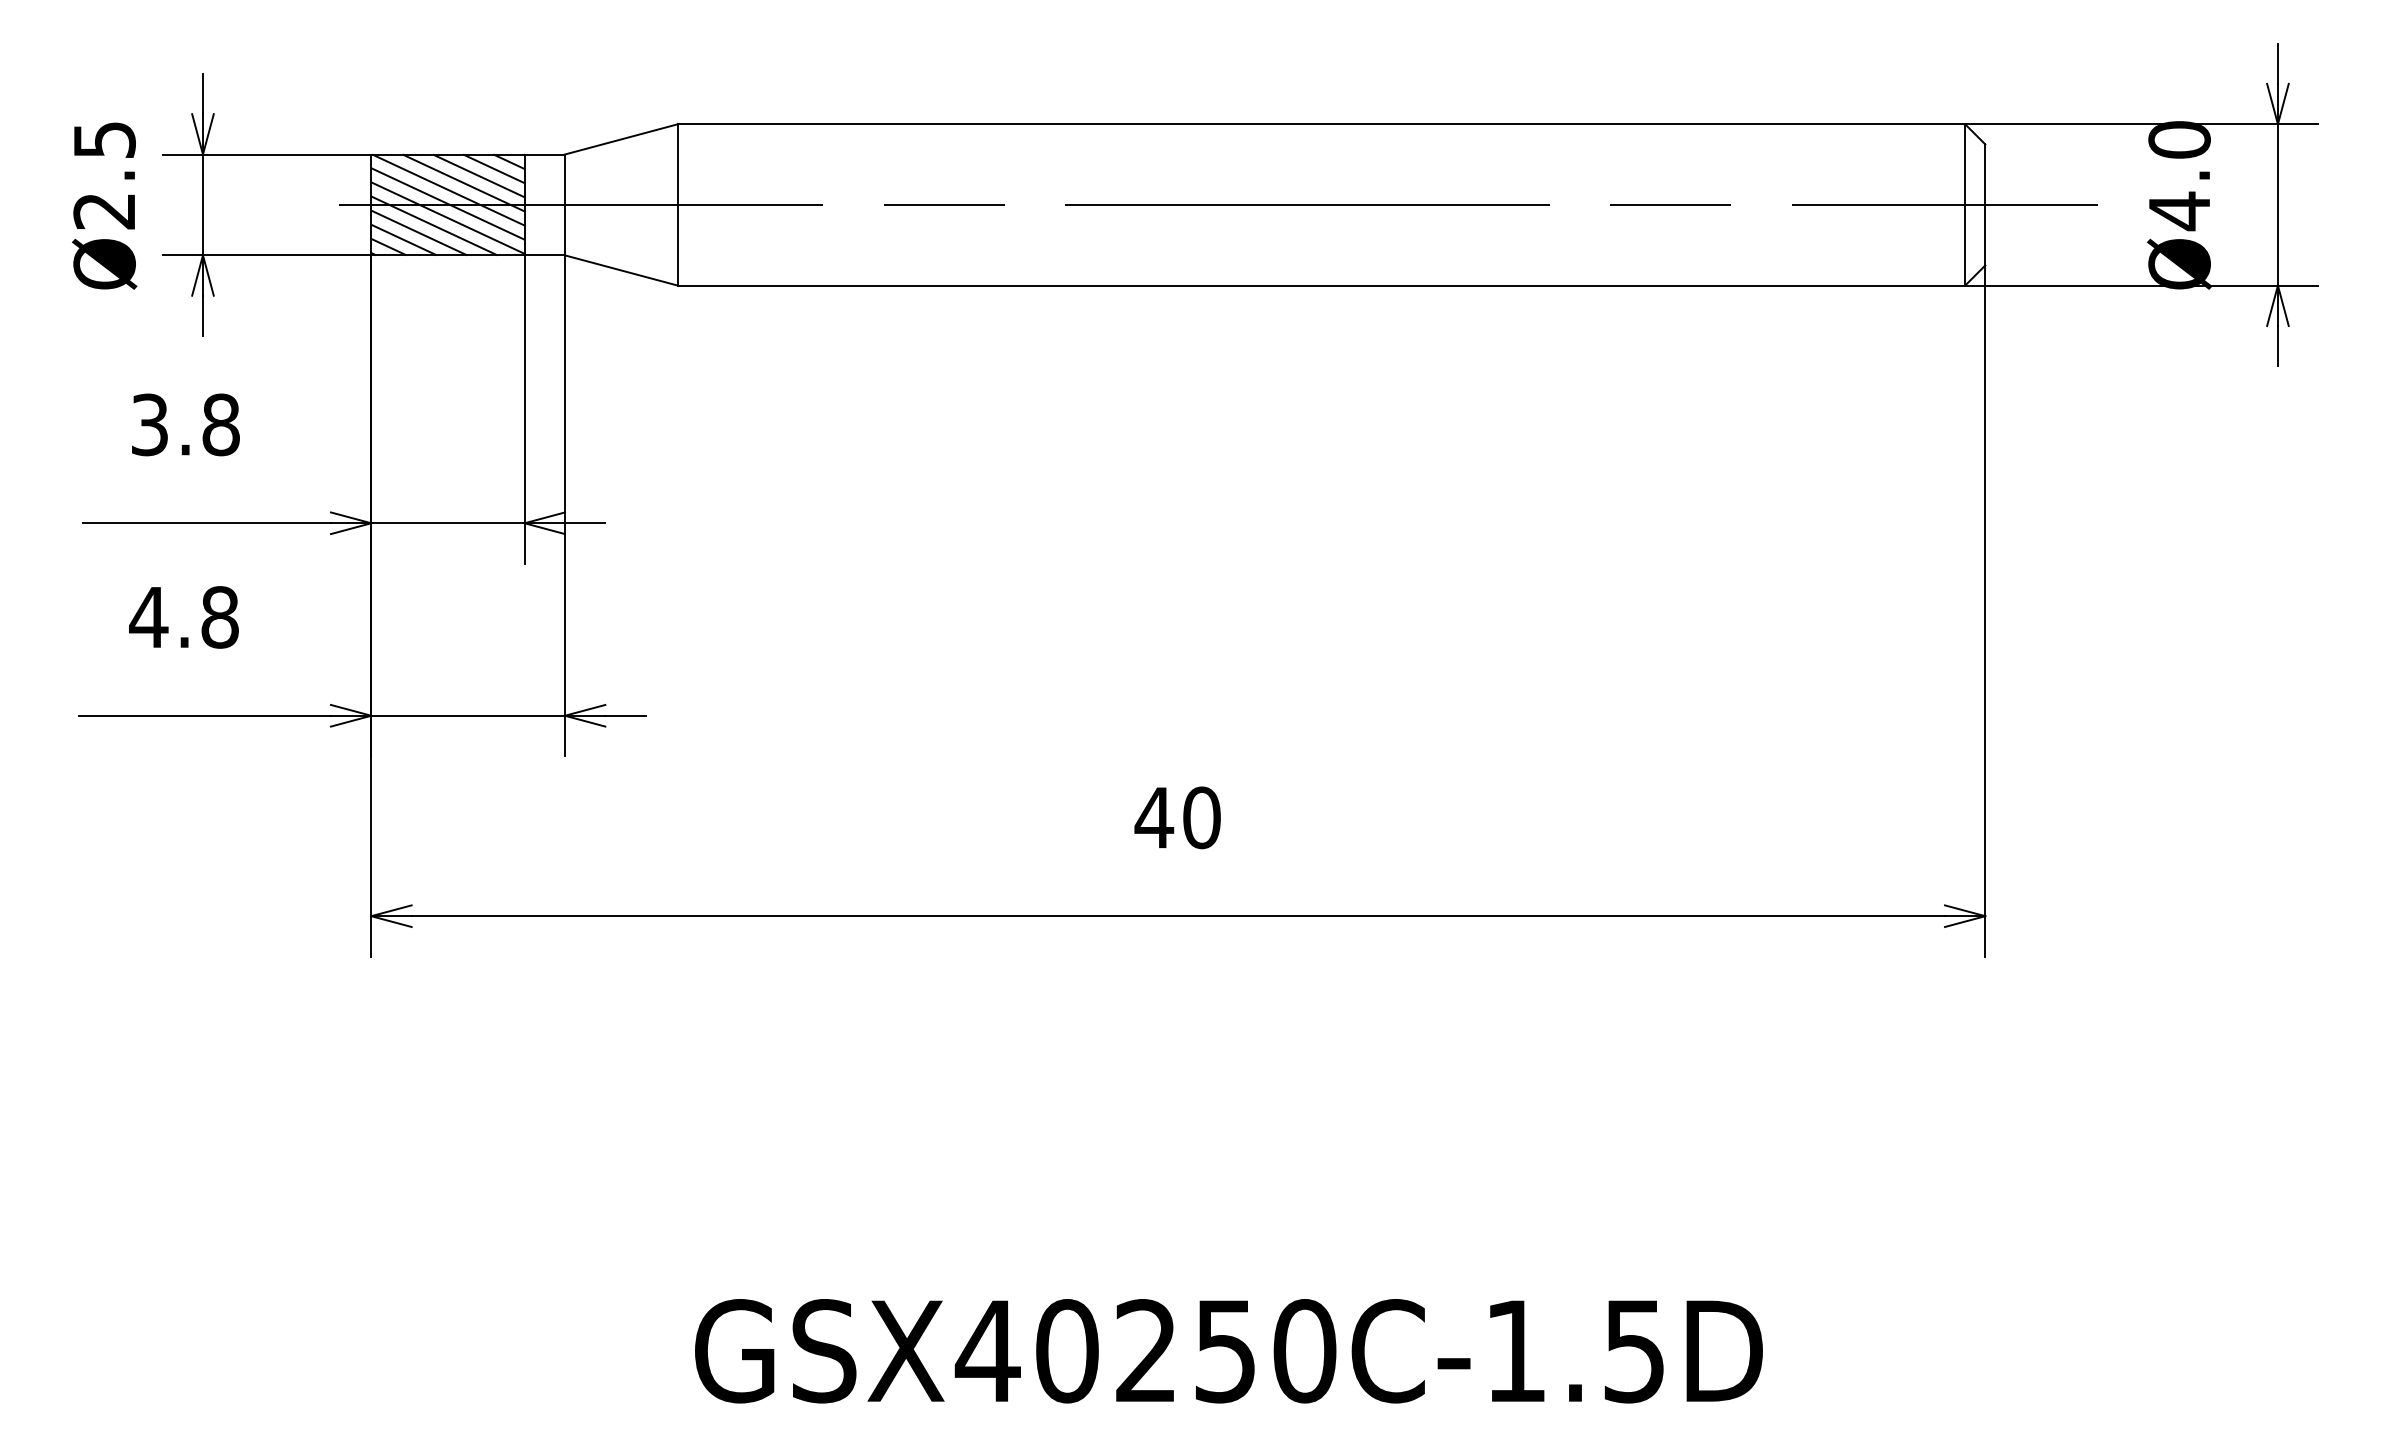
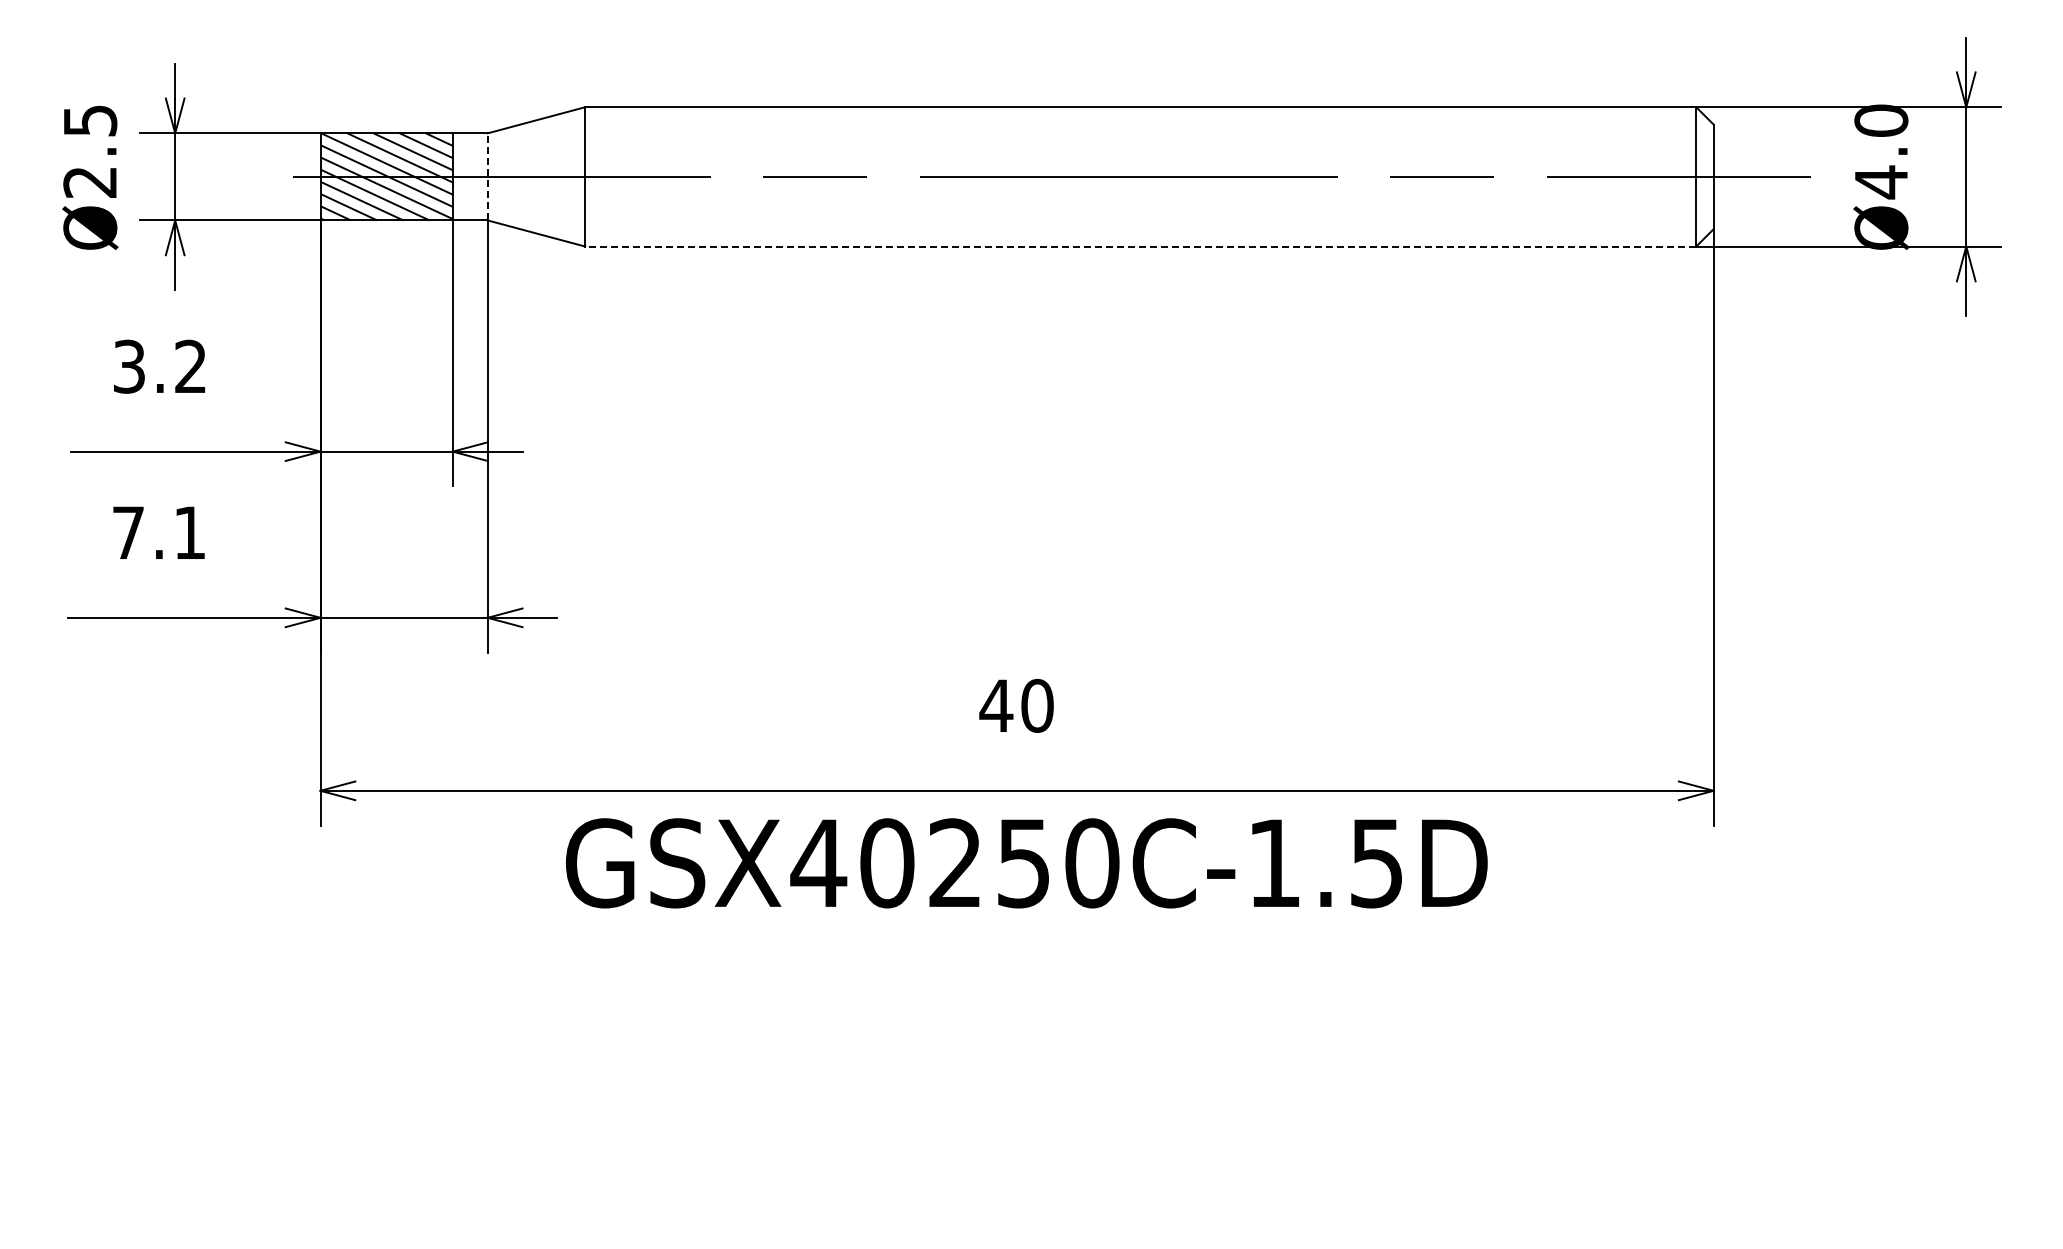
line: (564, 204) -> (487, 176), solid -> dashed
line: (1321, 285) -> (1140, 246), solid -> dashed
text: (221, 424) -> (191, 366), 3.8 -> 3.2
text: (183, 616) -> (158, 532), 4.8 -> 7.1
text: (1228, 1351) -> (1026, 863), moved

